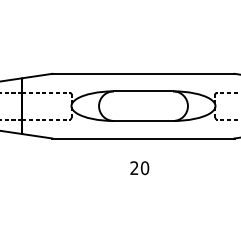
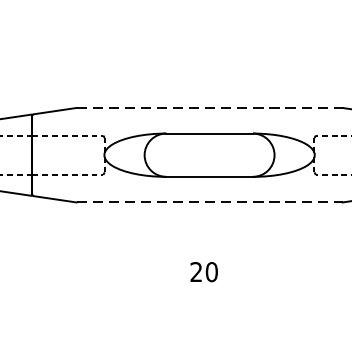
line: (143, 73) -> (209, 107), solid -> dashed
line: (143, 138) -> (209, 202), solid -> dashed
text: (139, 168) -> (203, 272), moved

